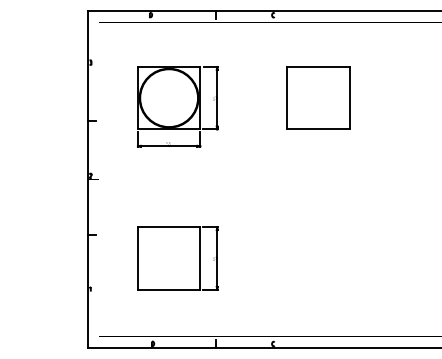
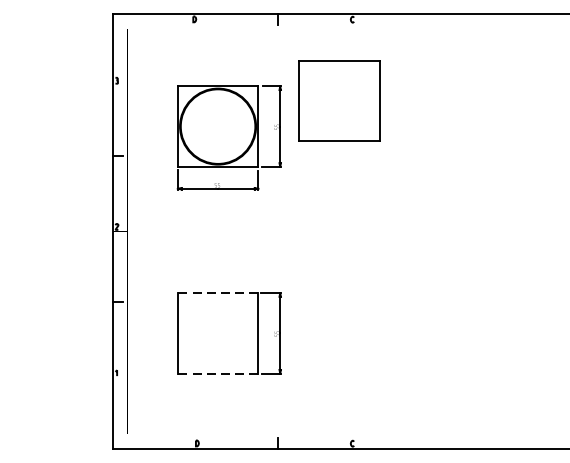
part: (318, 97) -> (339, 99), moved
line: (168, 227) -> (217, 293), solid -> dashed
line: (168, 289) -> (217, 373), solid -> dashed

